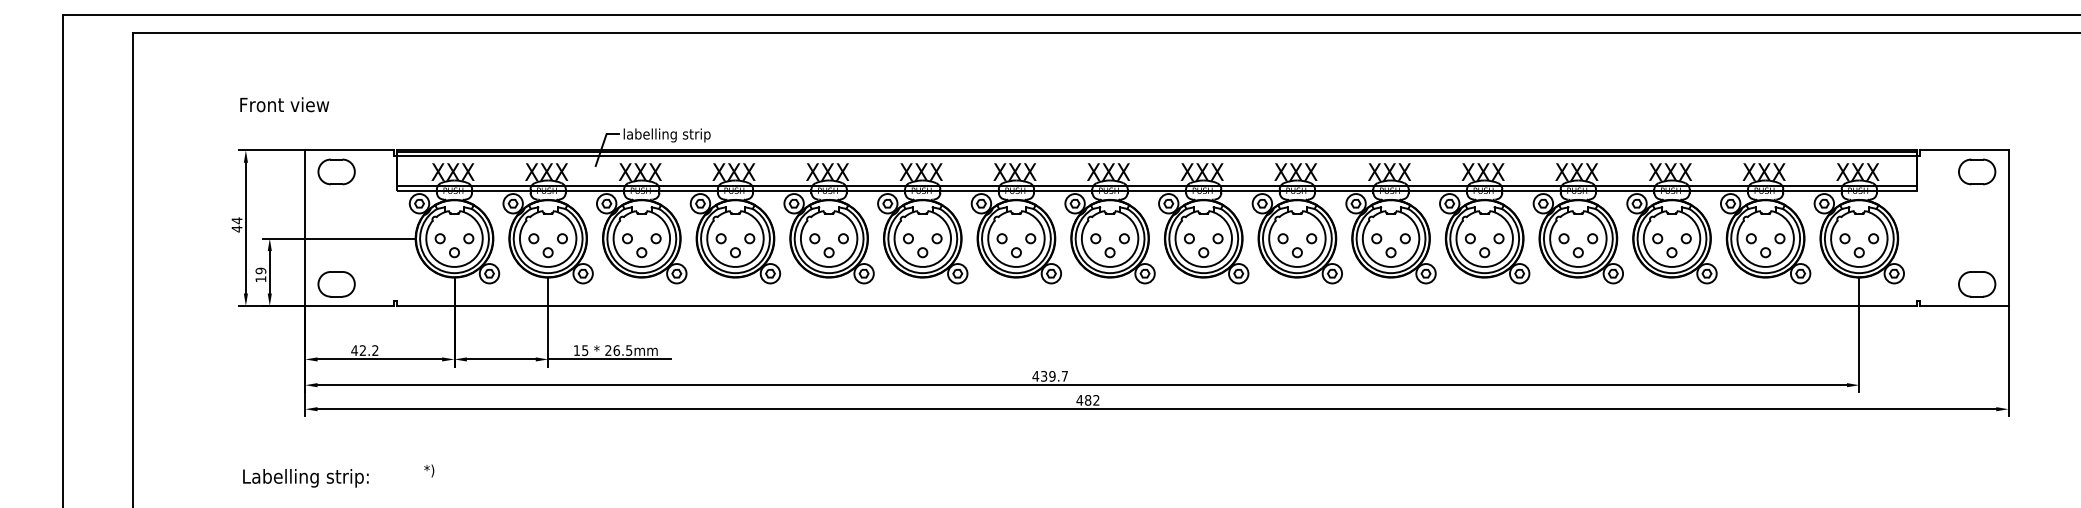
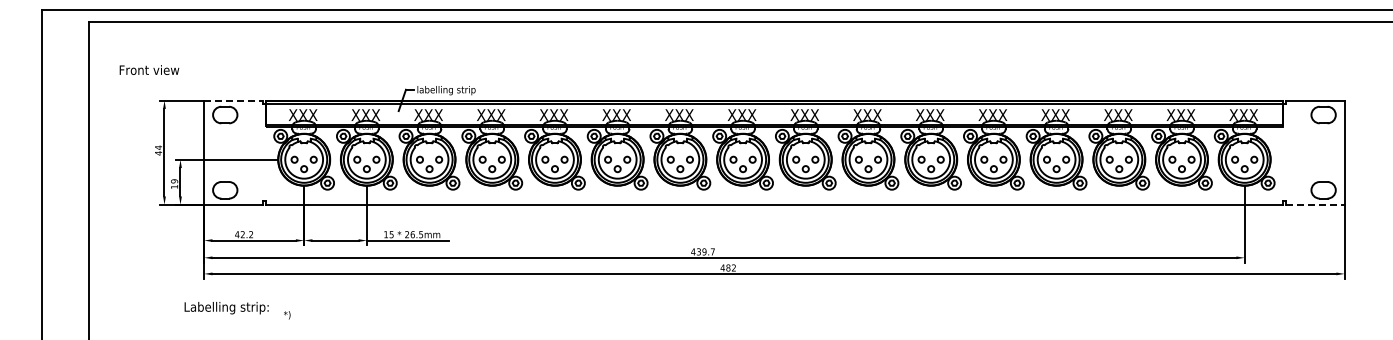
text: (284, 103) -> (149, 69), moved
line: (348, 150) -> (233, 100), solid -> dashed
line: (1965, 305) -> (1315, 204), solid -> dashed
text: (305, 478) -> (226, 308), moved

